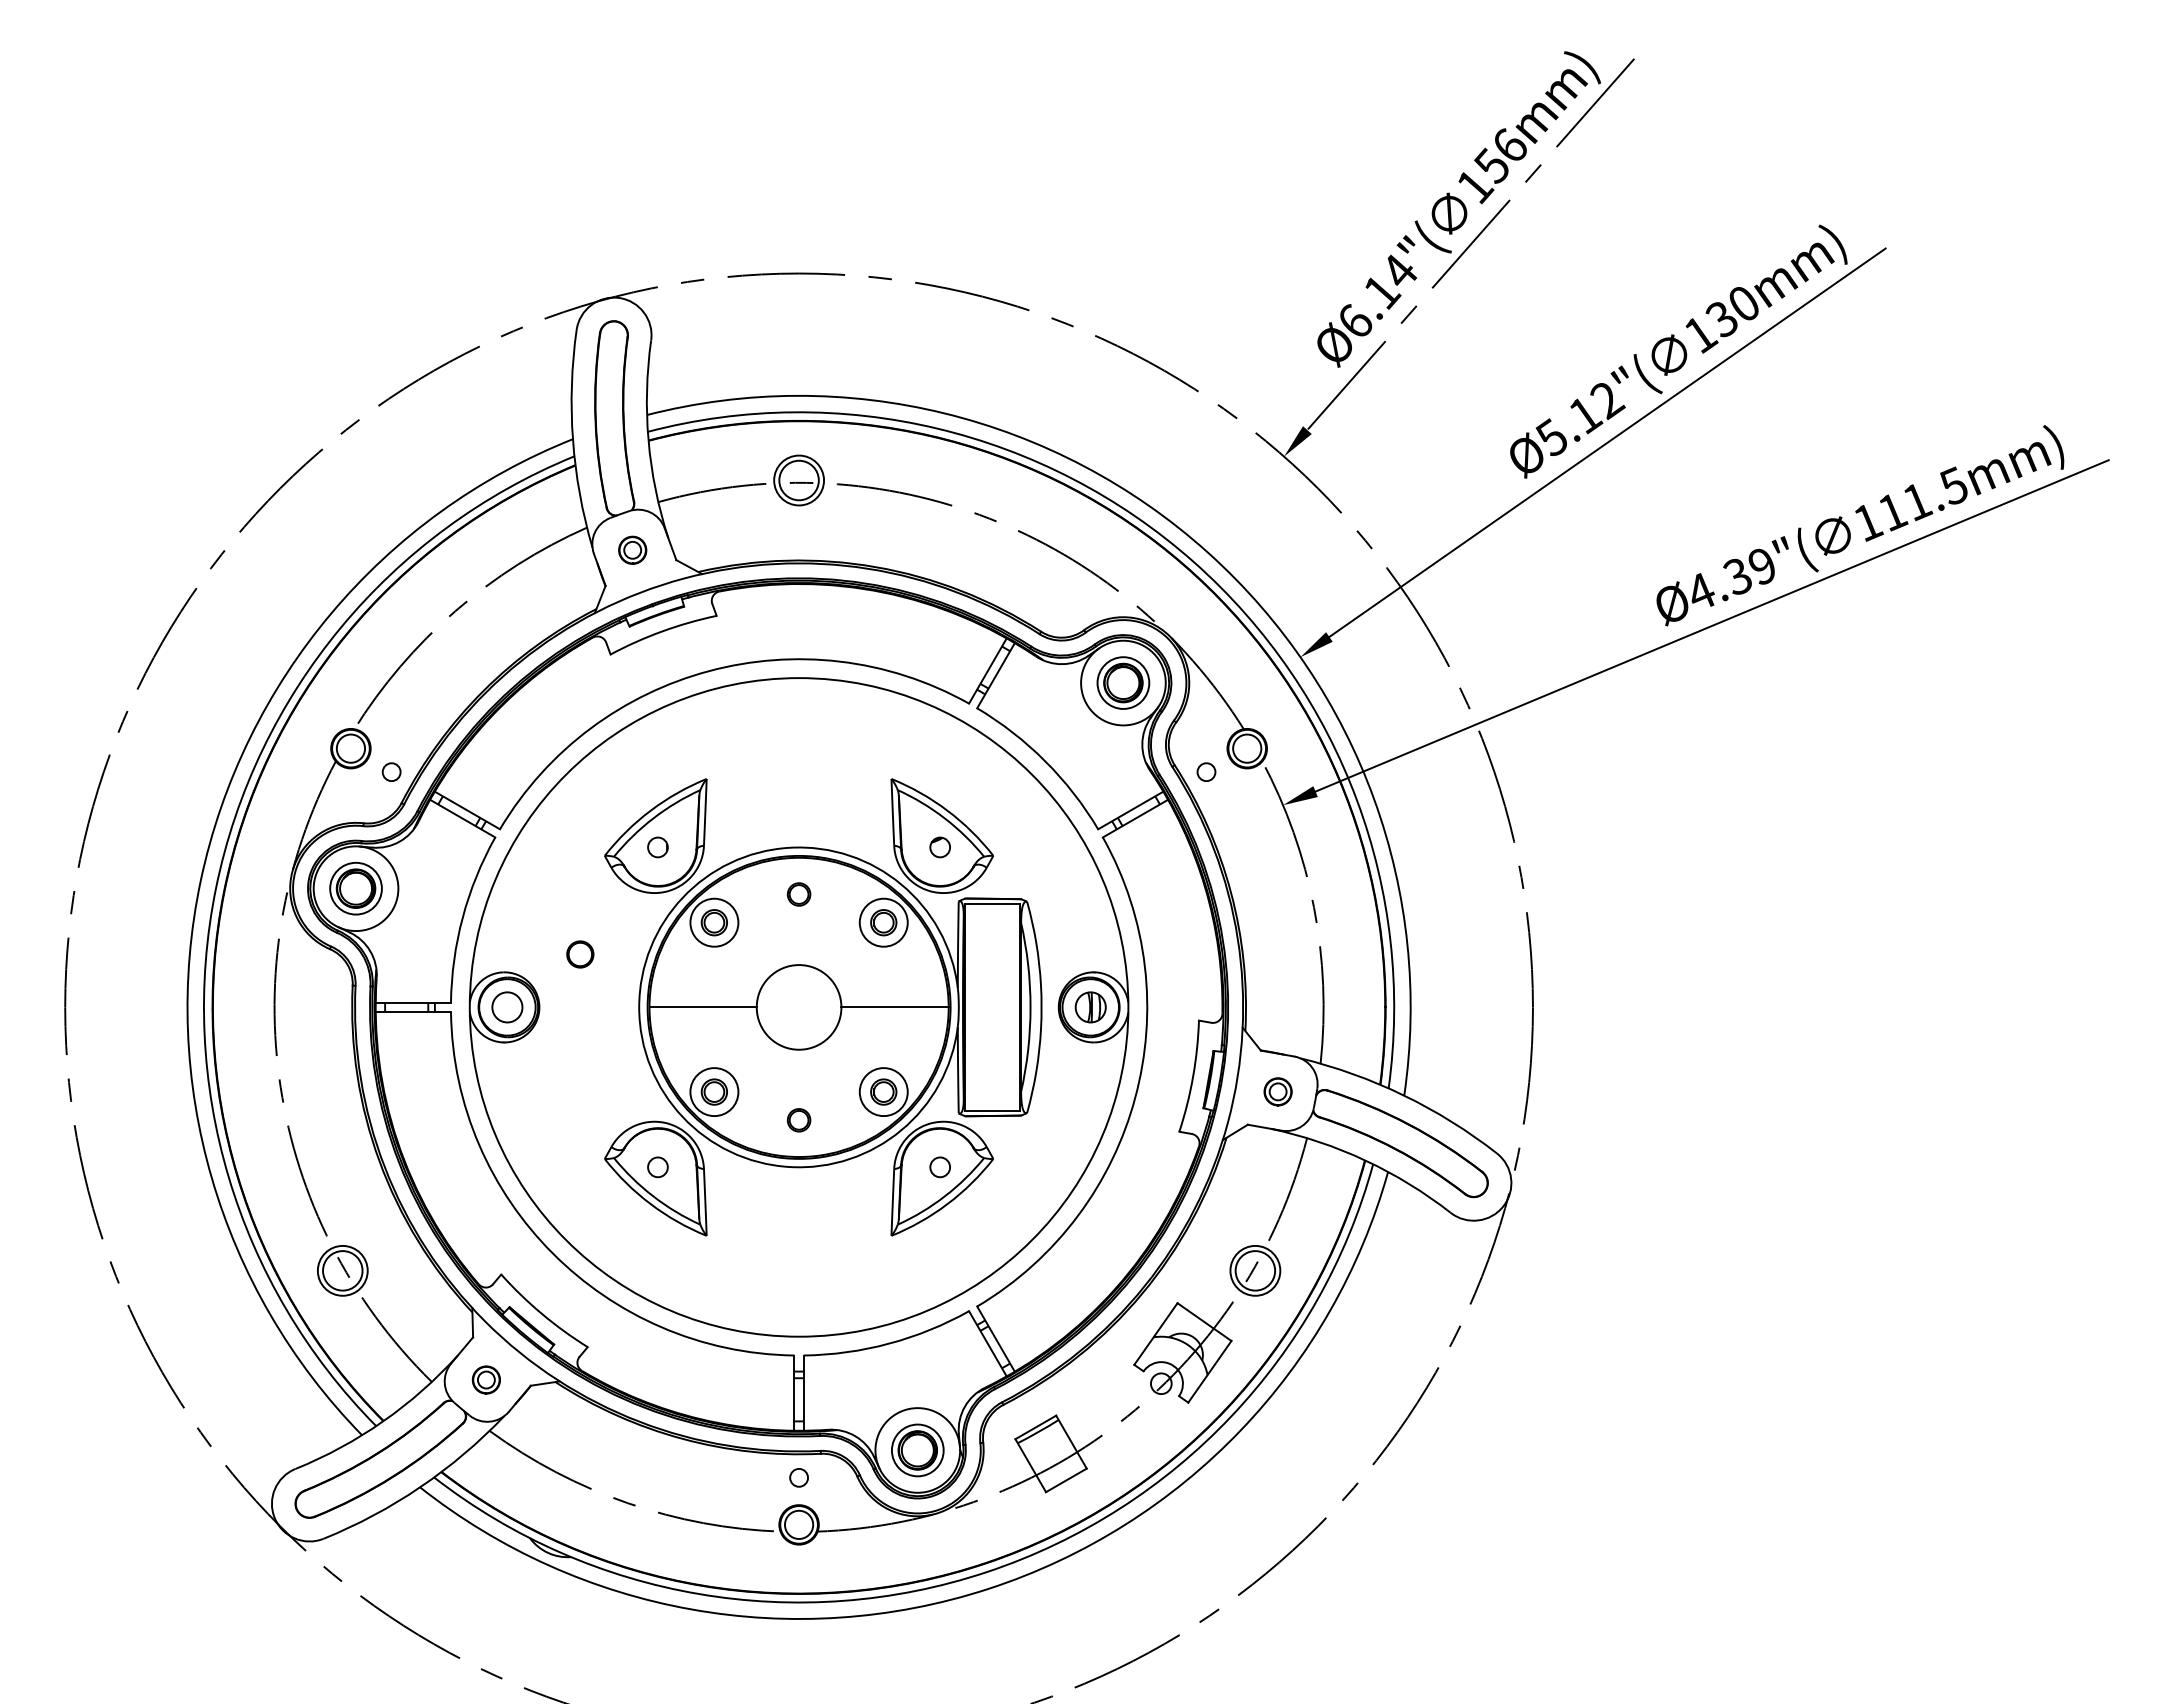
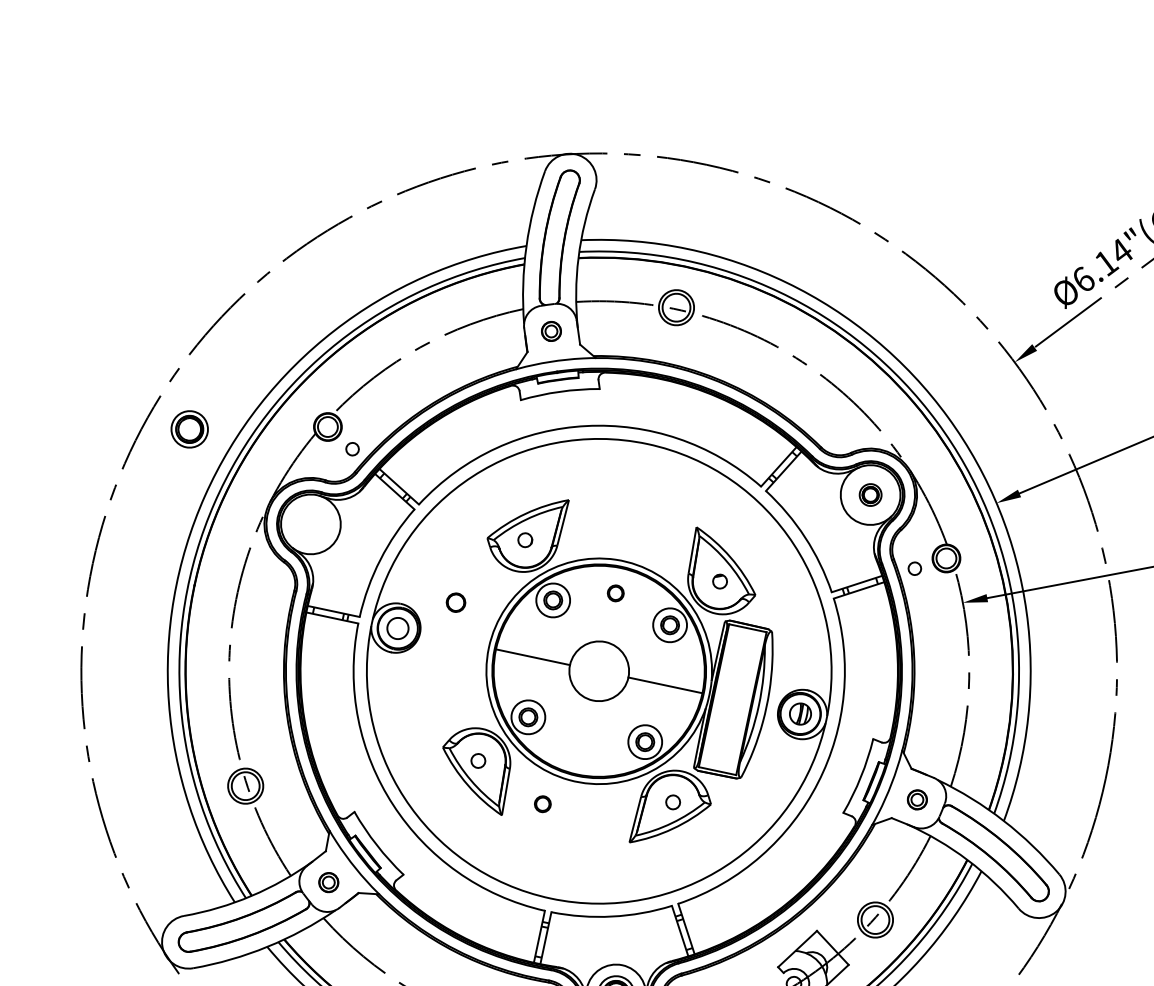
part: (1123, 682) -> (870, 494), size x0.6
part: (355, 888) -> (189, 429), moved
part: (798, 1120) -> (542, 804), moved

